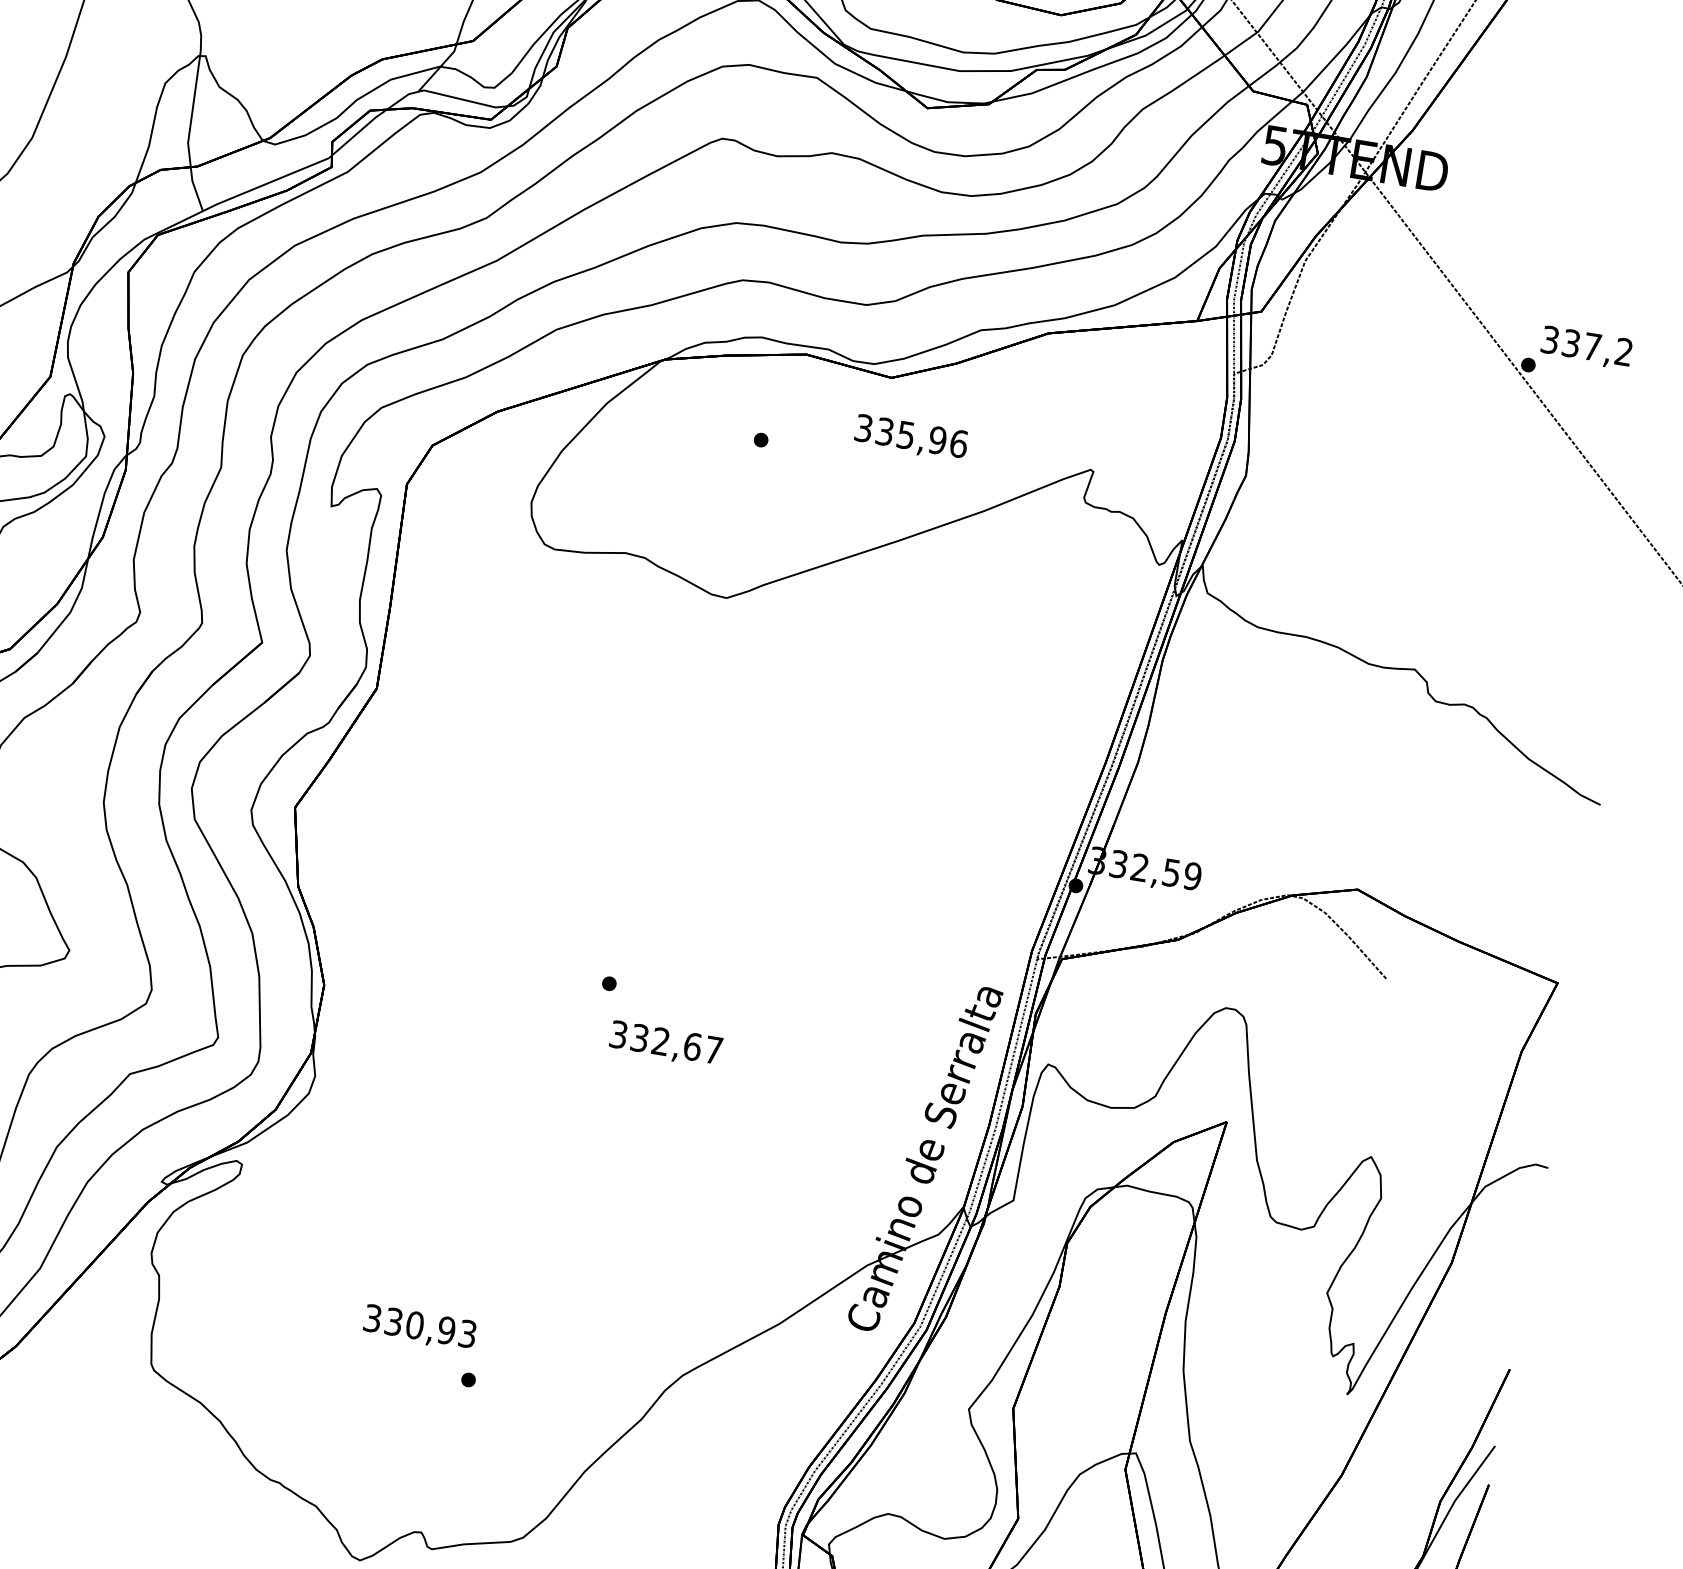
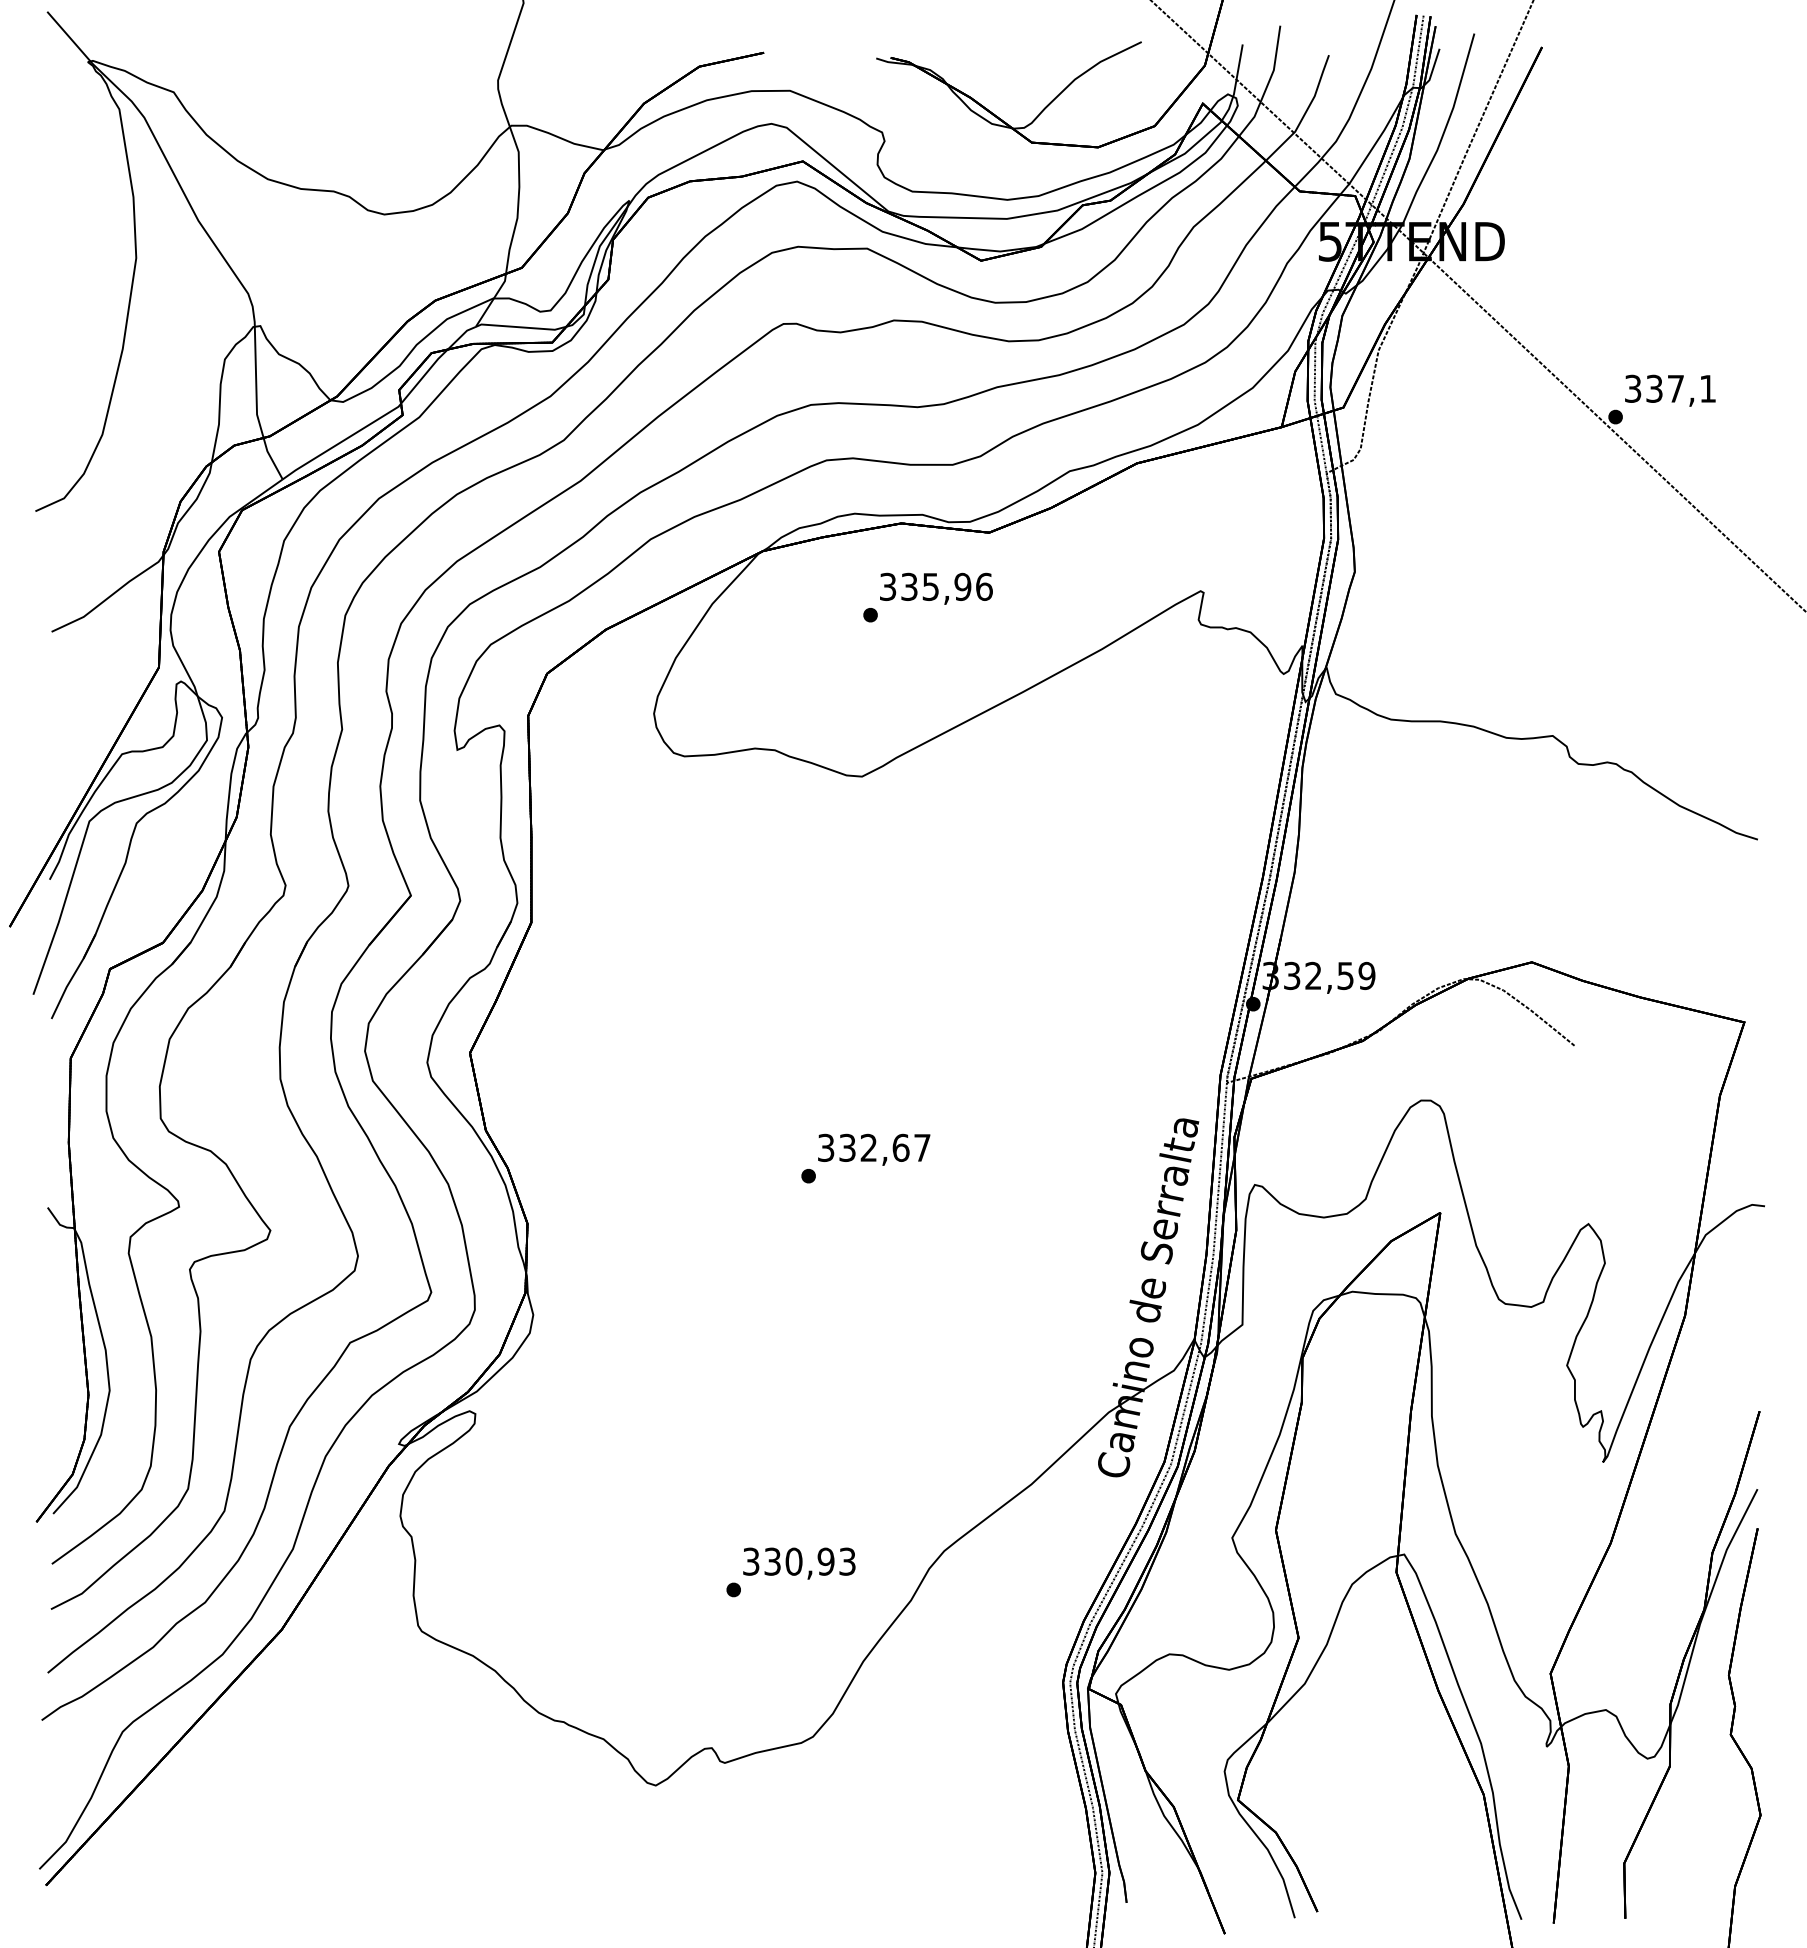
text: (1623, 351) -> (1707, 388), 337,2 -> 337,1
text: (911, 437) -> (936, 588), moved
text: (666, 1044) -> (874, 1149), moved
text: (420, 1328) -> (799, 1563), moved

